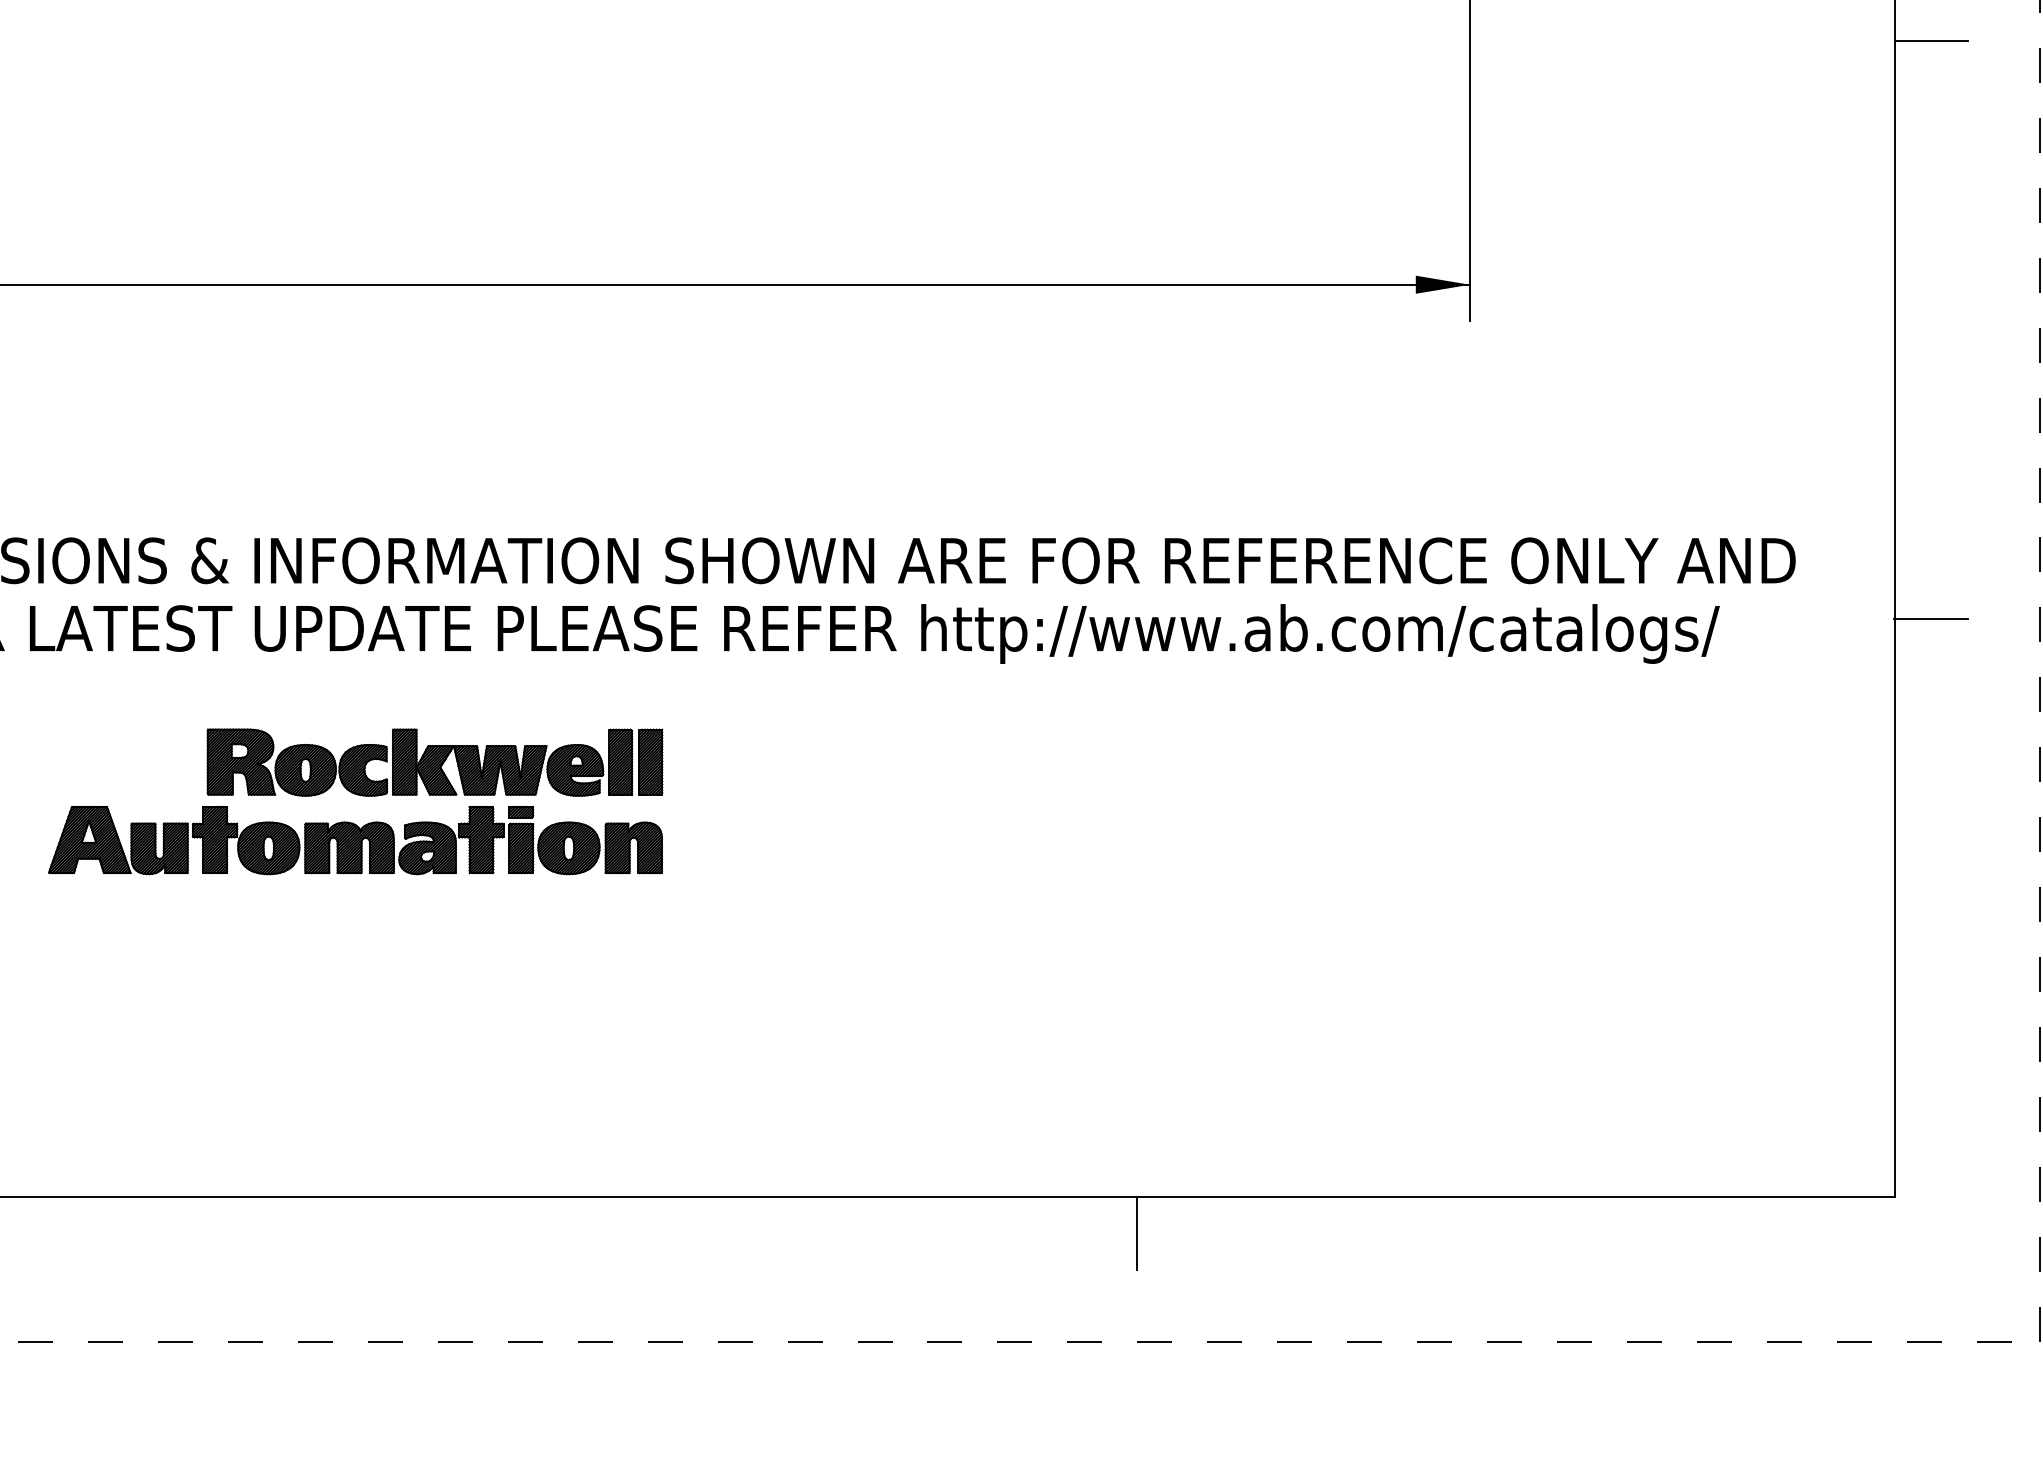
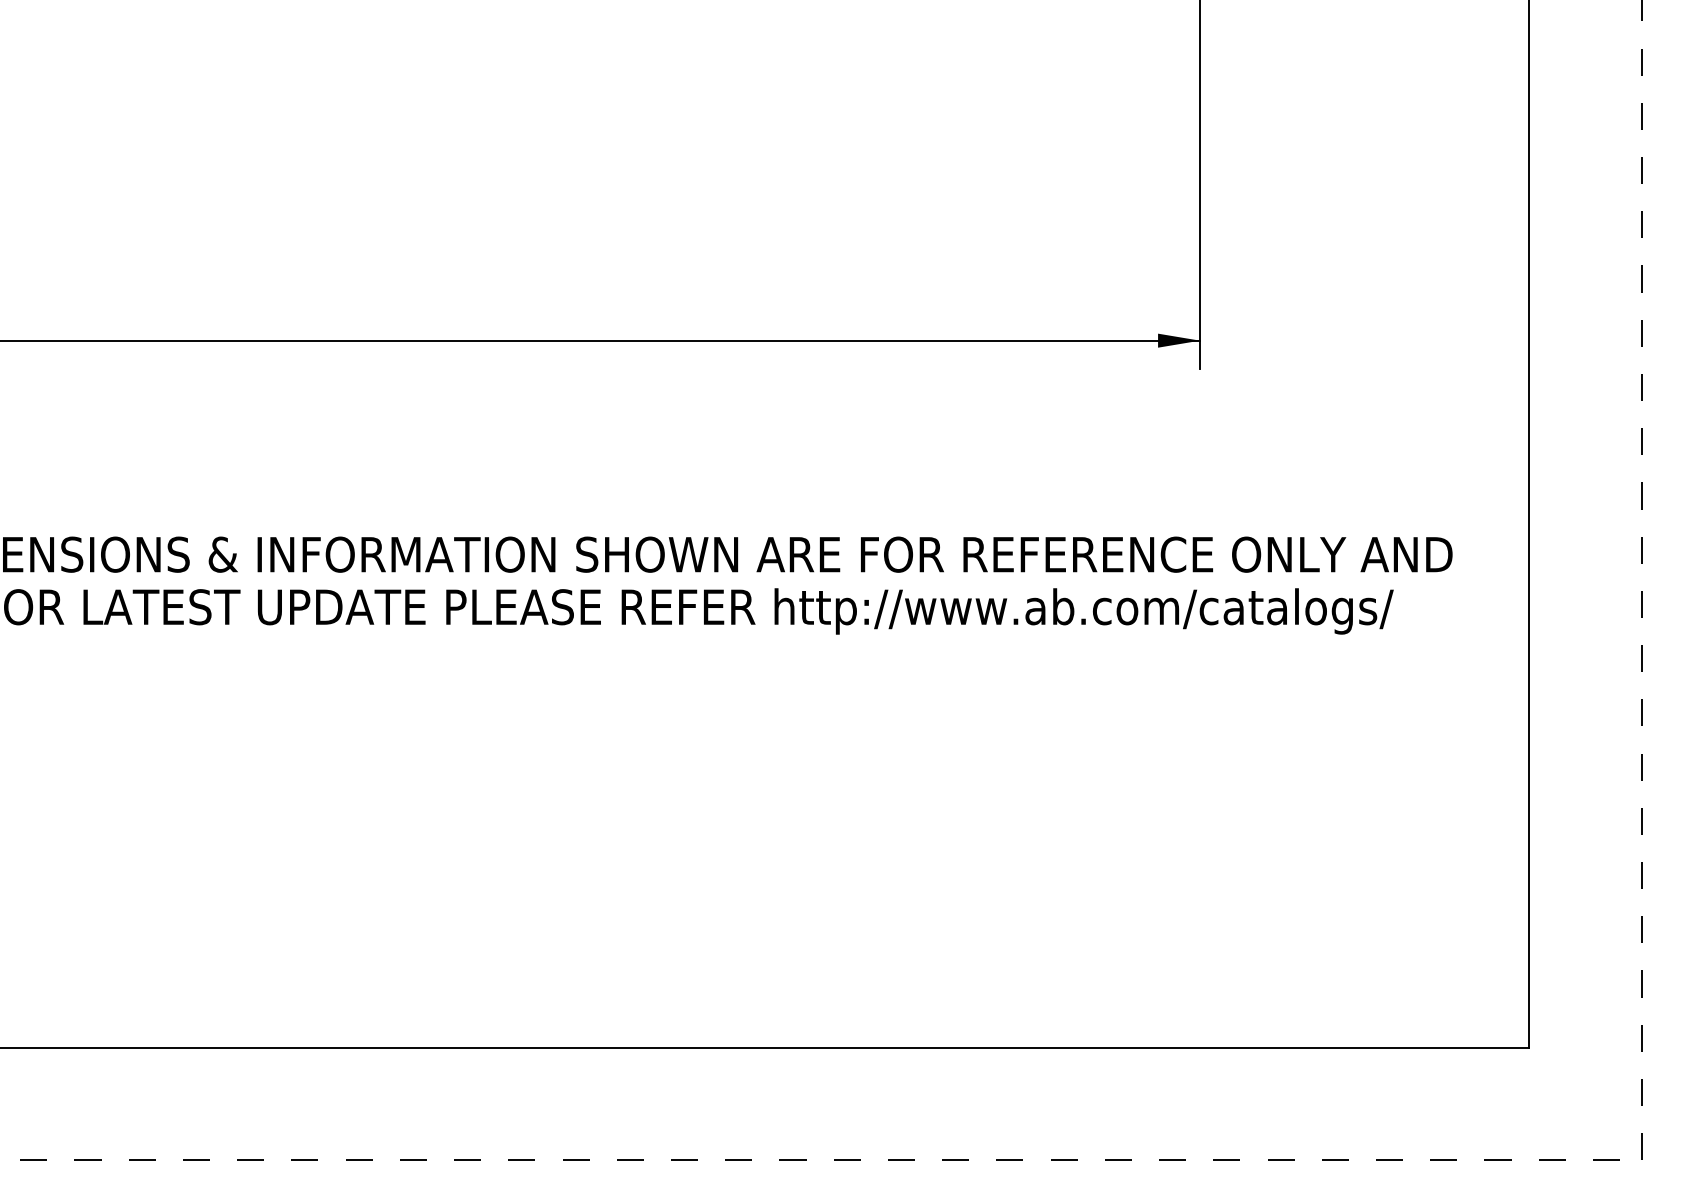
line: (1932, 40) -> (1558, 151), removed
line: (1931, 619) -> (1557, 600), removed
part: (354, 801) -> (335, 741), removed
line: (1136, 1233) -> (941, 1076), removed

